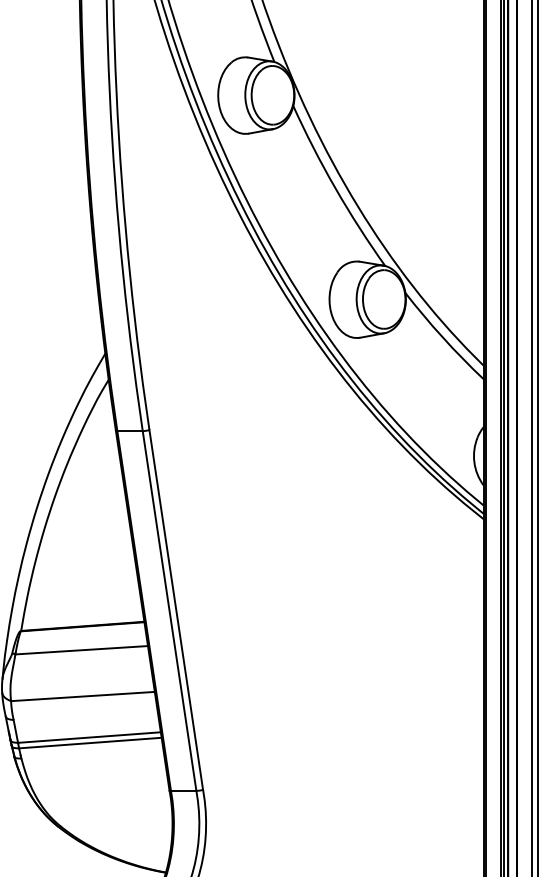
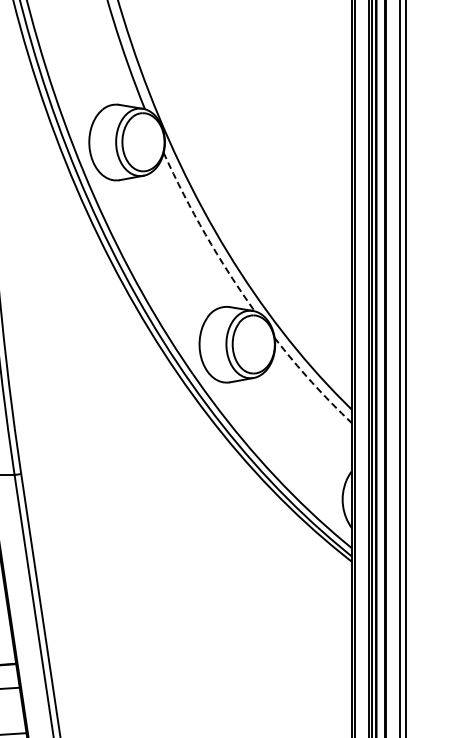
arc: (335, 188) -> (205, 234), solid -> dashed
arc: (442, 337) -> (311, 382), solid -> dashed

